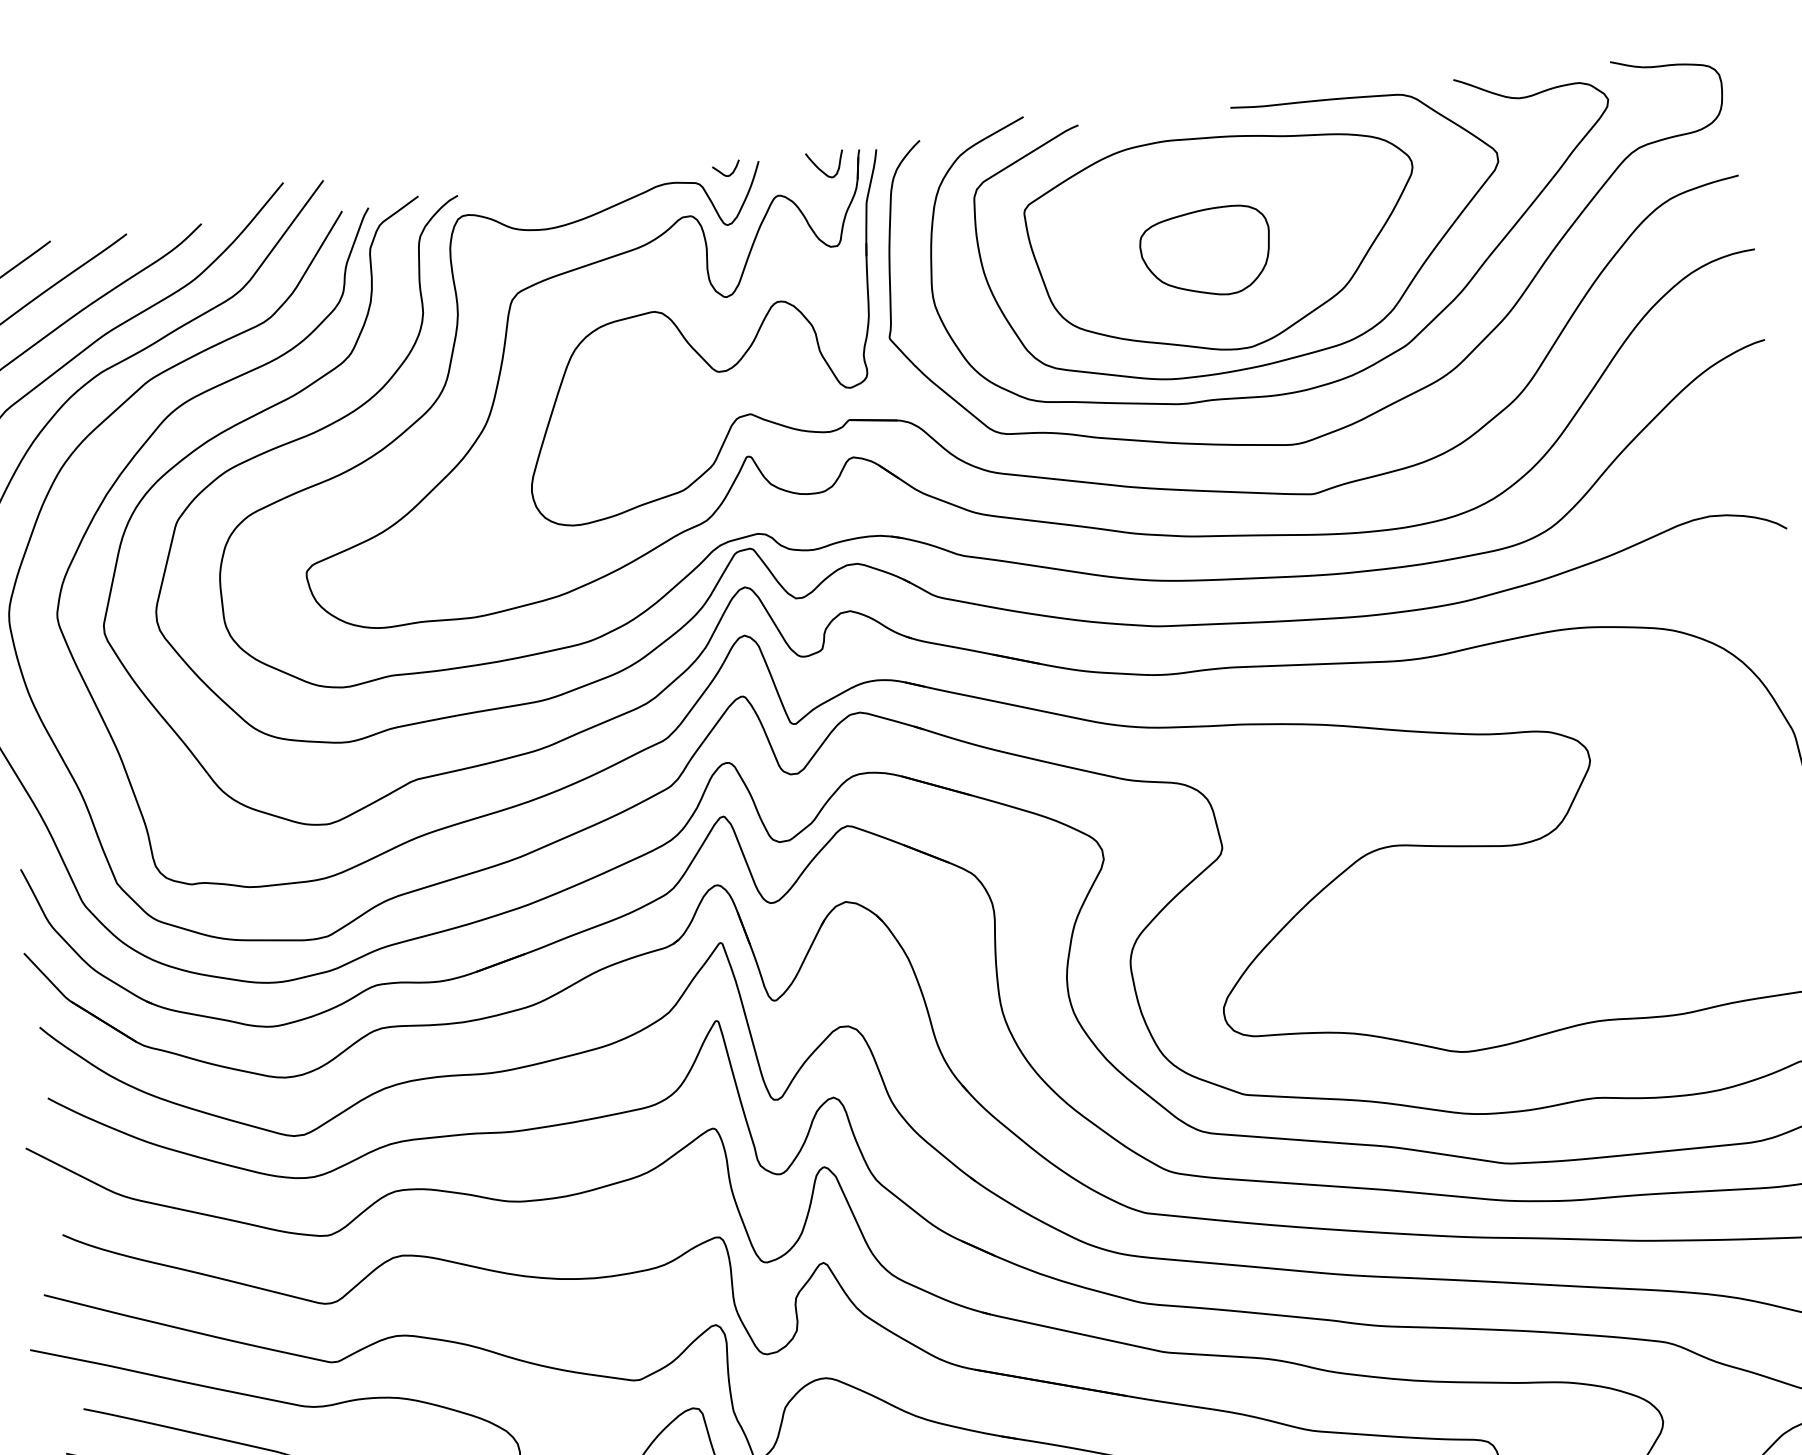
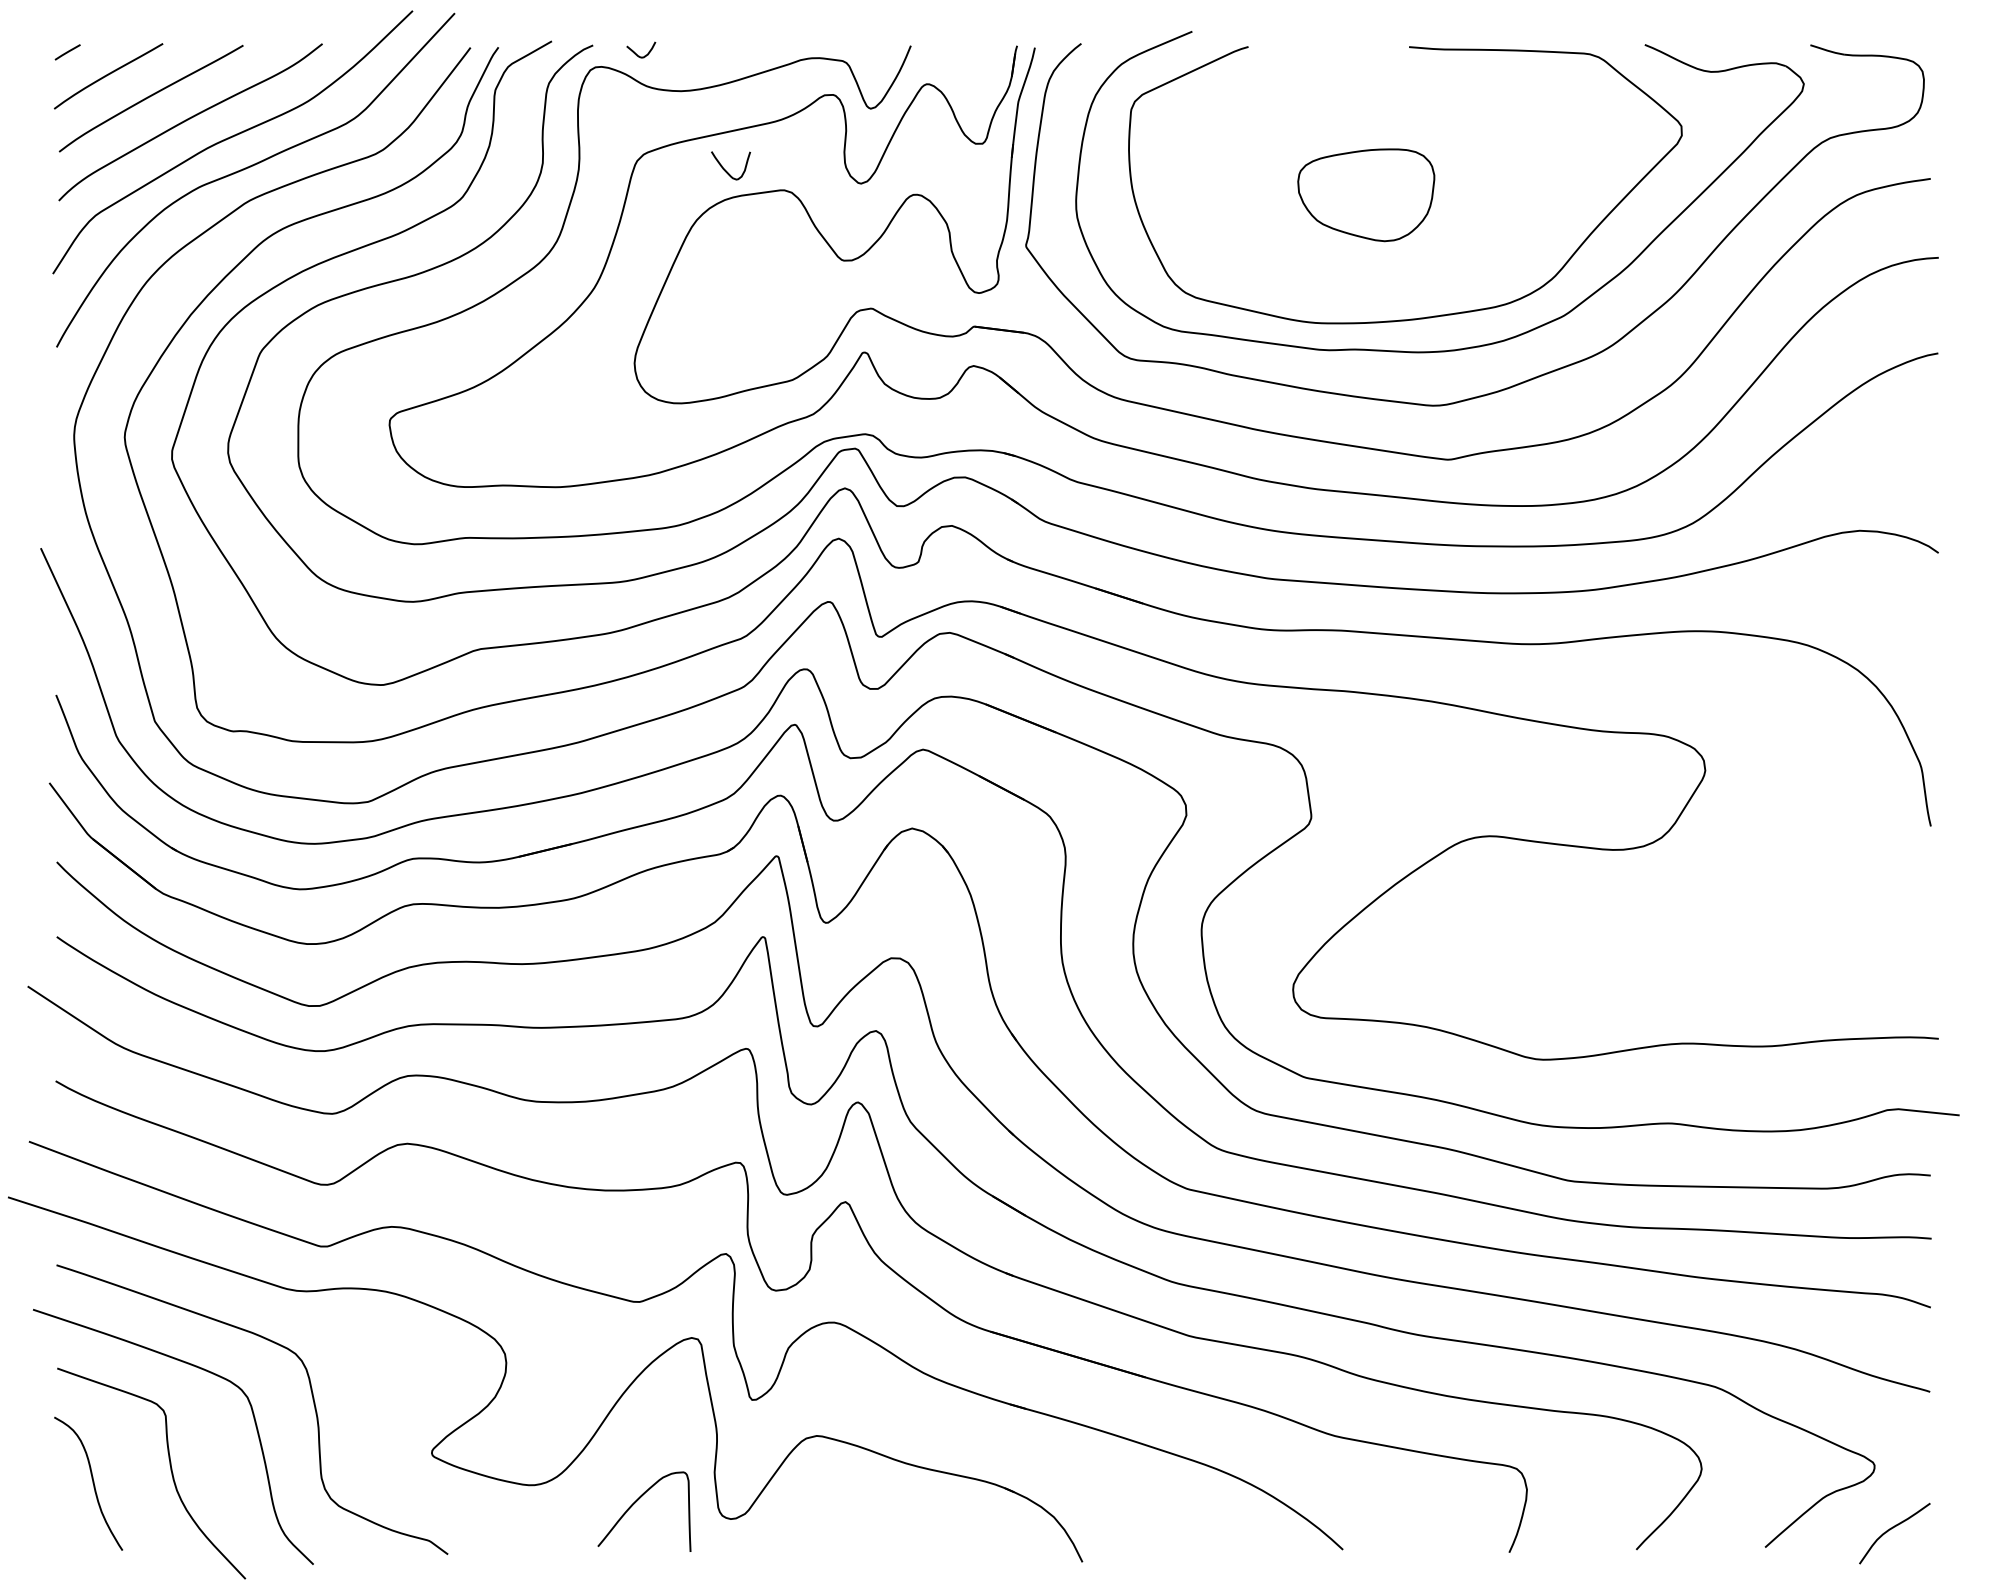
curve: (820, 169) -> (725, 169), moved
curve: (725, 174) -> (639, 55), moved
part: (1224, 242) -> (1386, 186), removed

